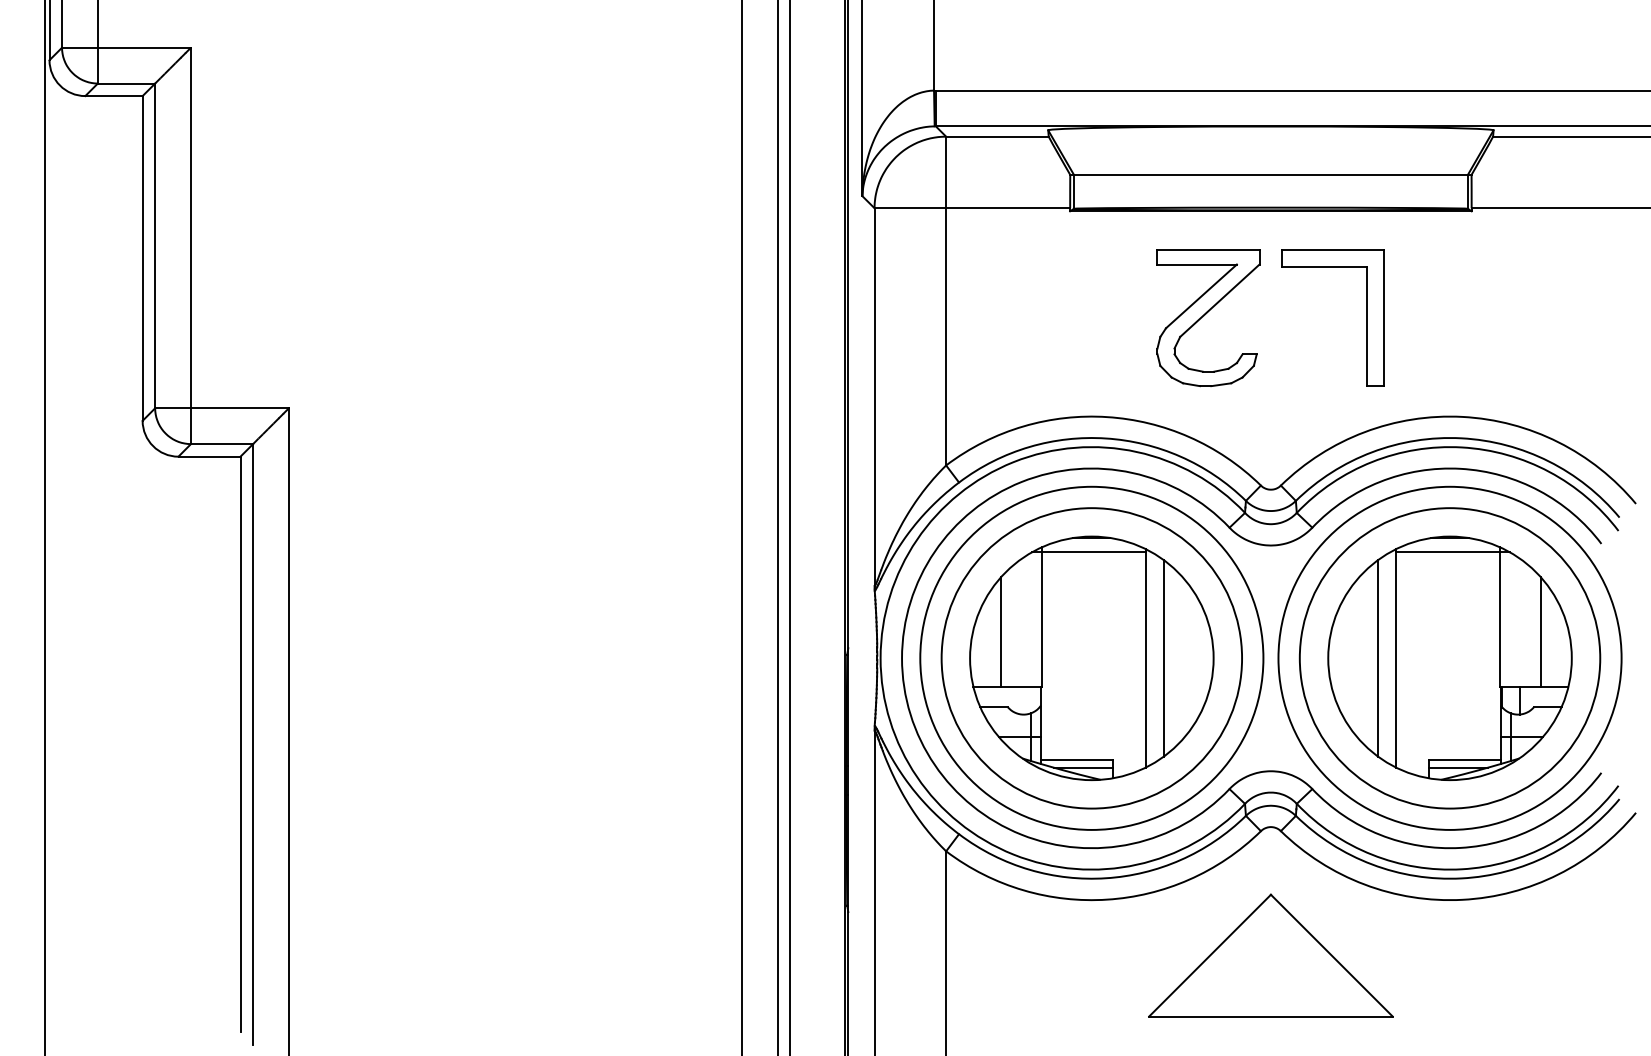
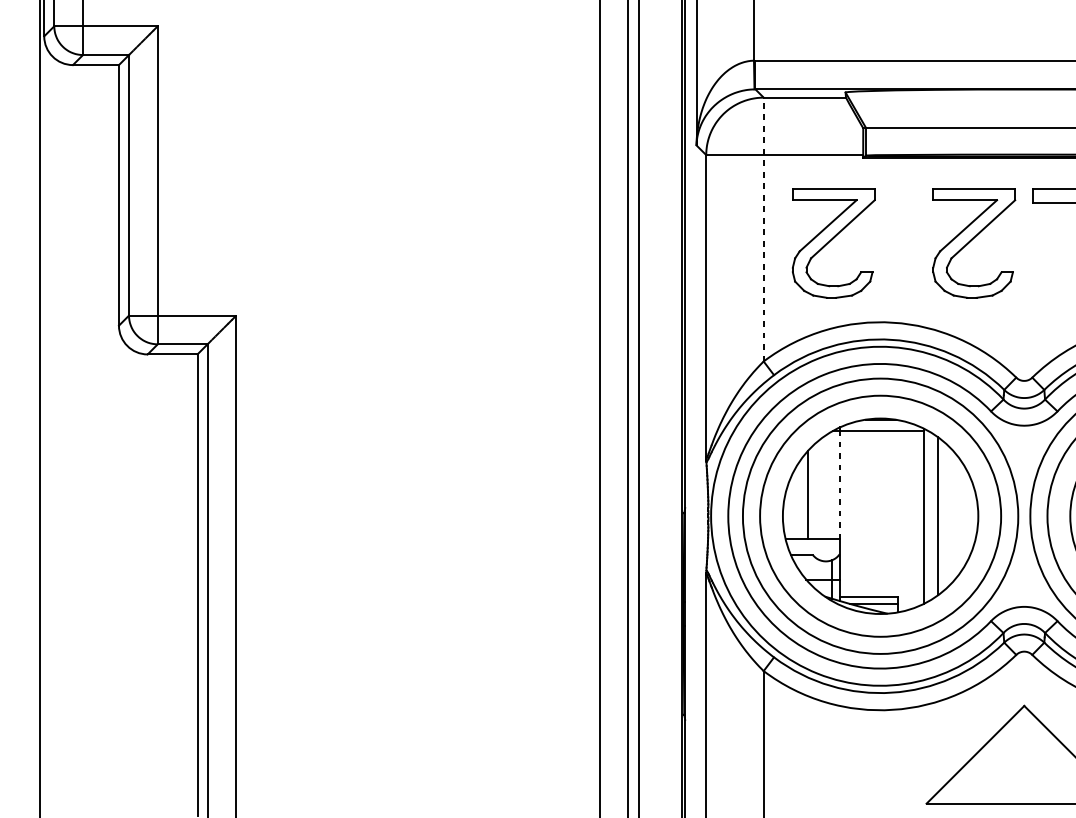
line: (946, 300) -> (763, 229), solid -> dashed
part: (1033, 318) -> (833, 243), added
line: (1041, 619) -> (840, 485), solid -> dashed

